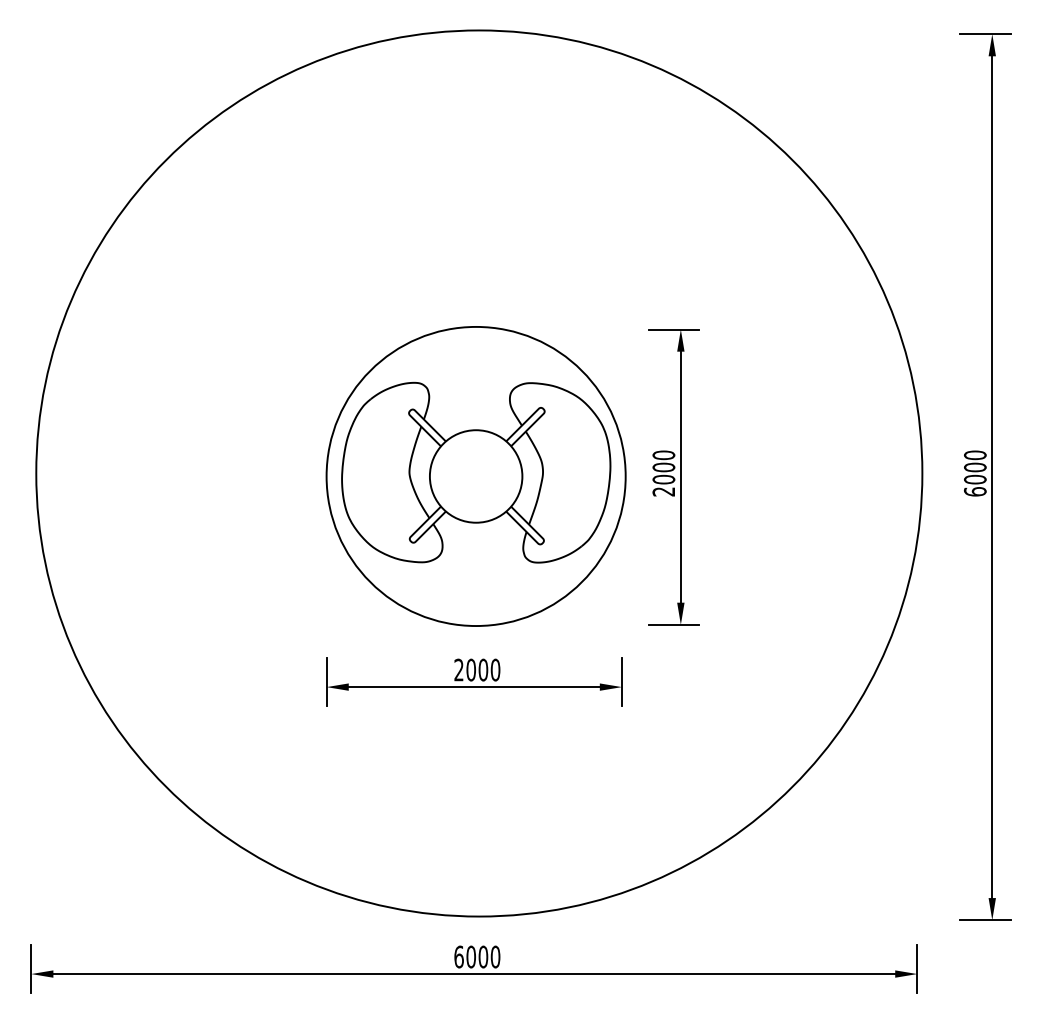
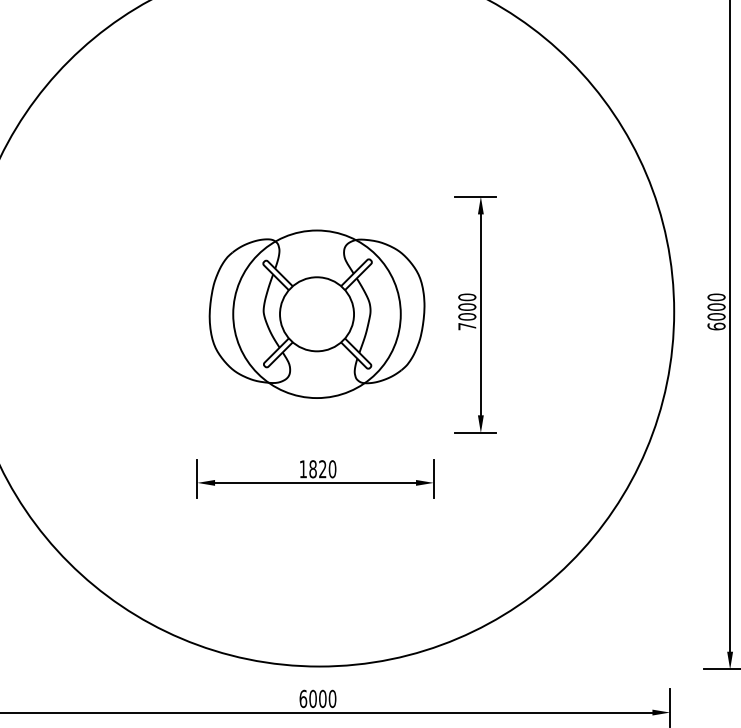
circle: (475, 476) -> (316, 314), size x0.7
text: (663, 491) -> (466, 326), 2000 -> 7000
text: (471, 669) -> (313, 468), 2000 -> 1820

